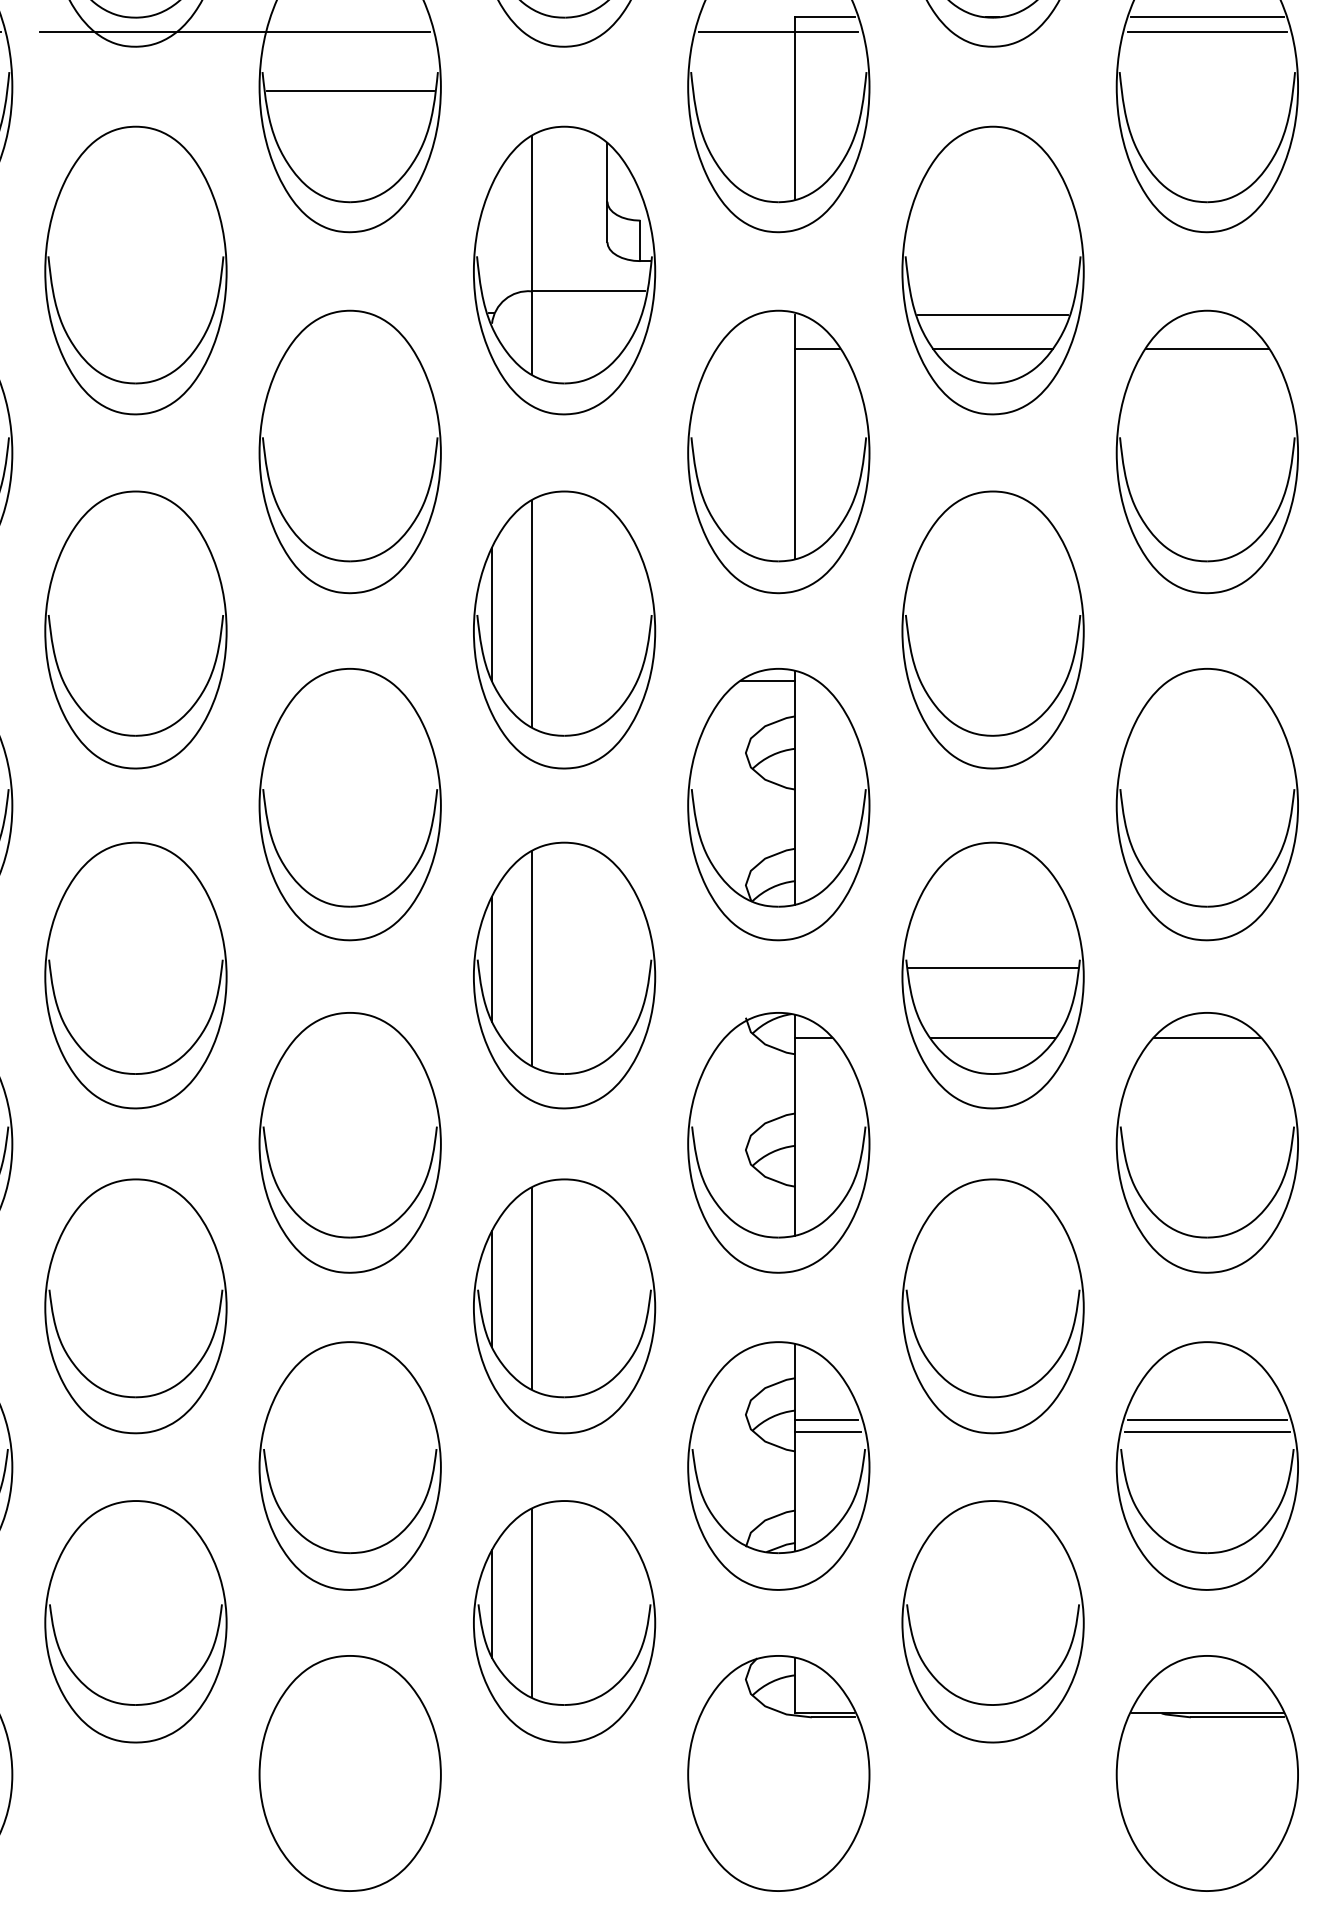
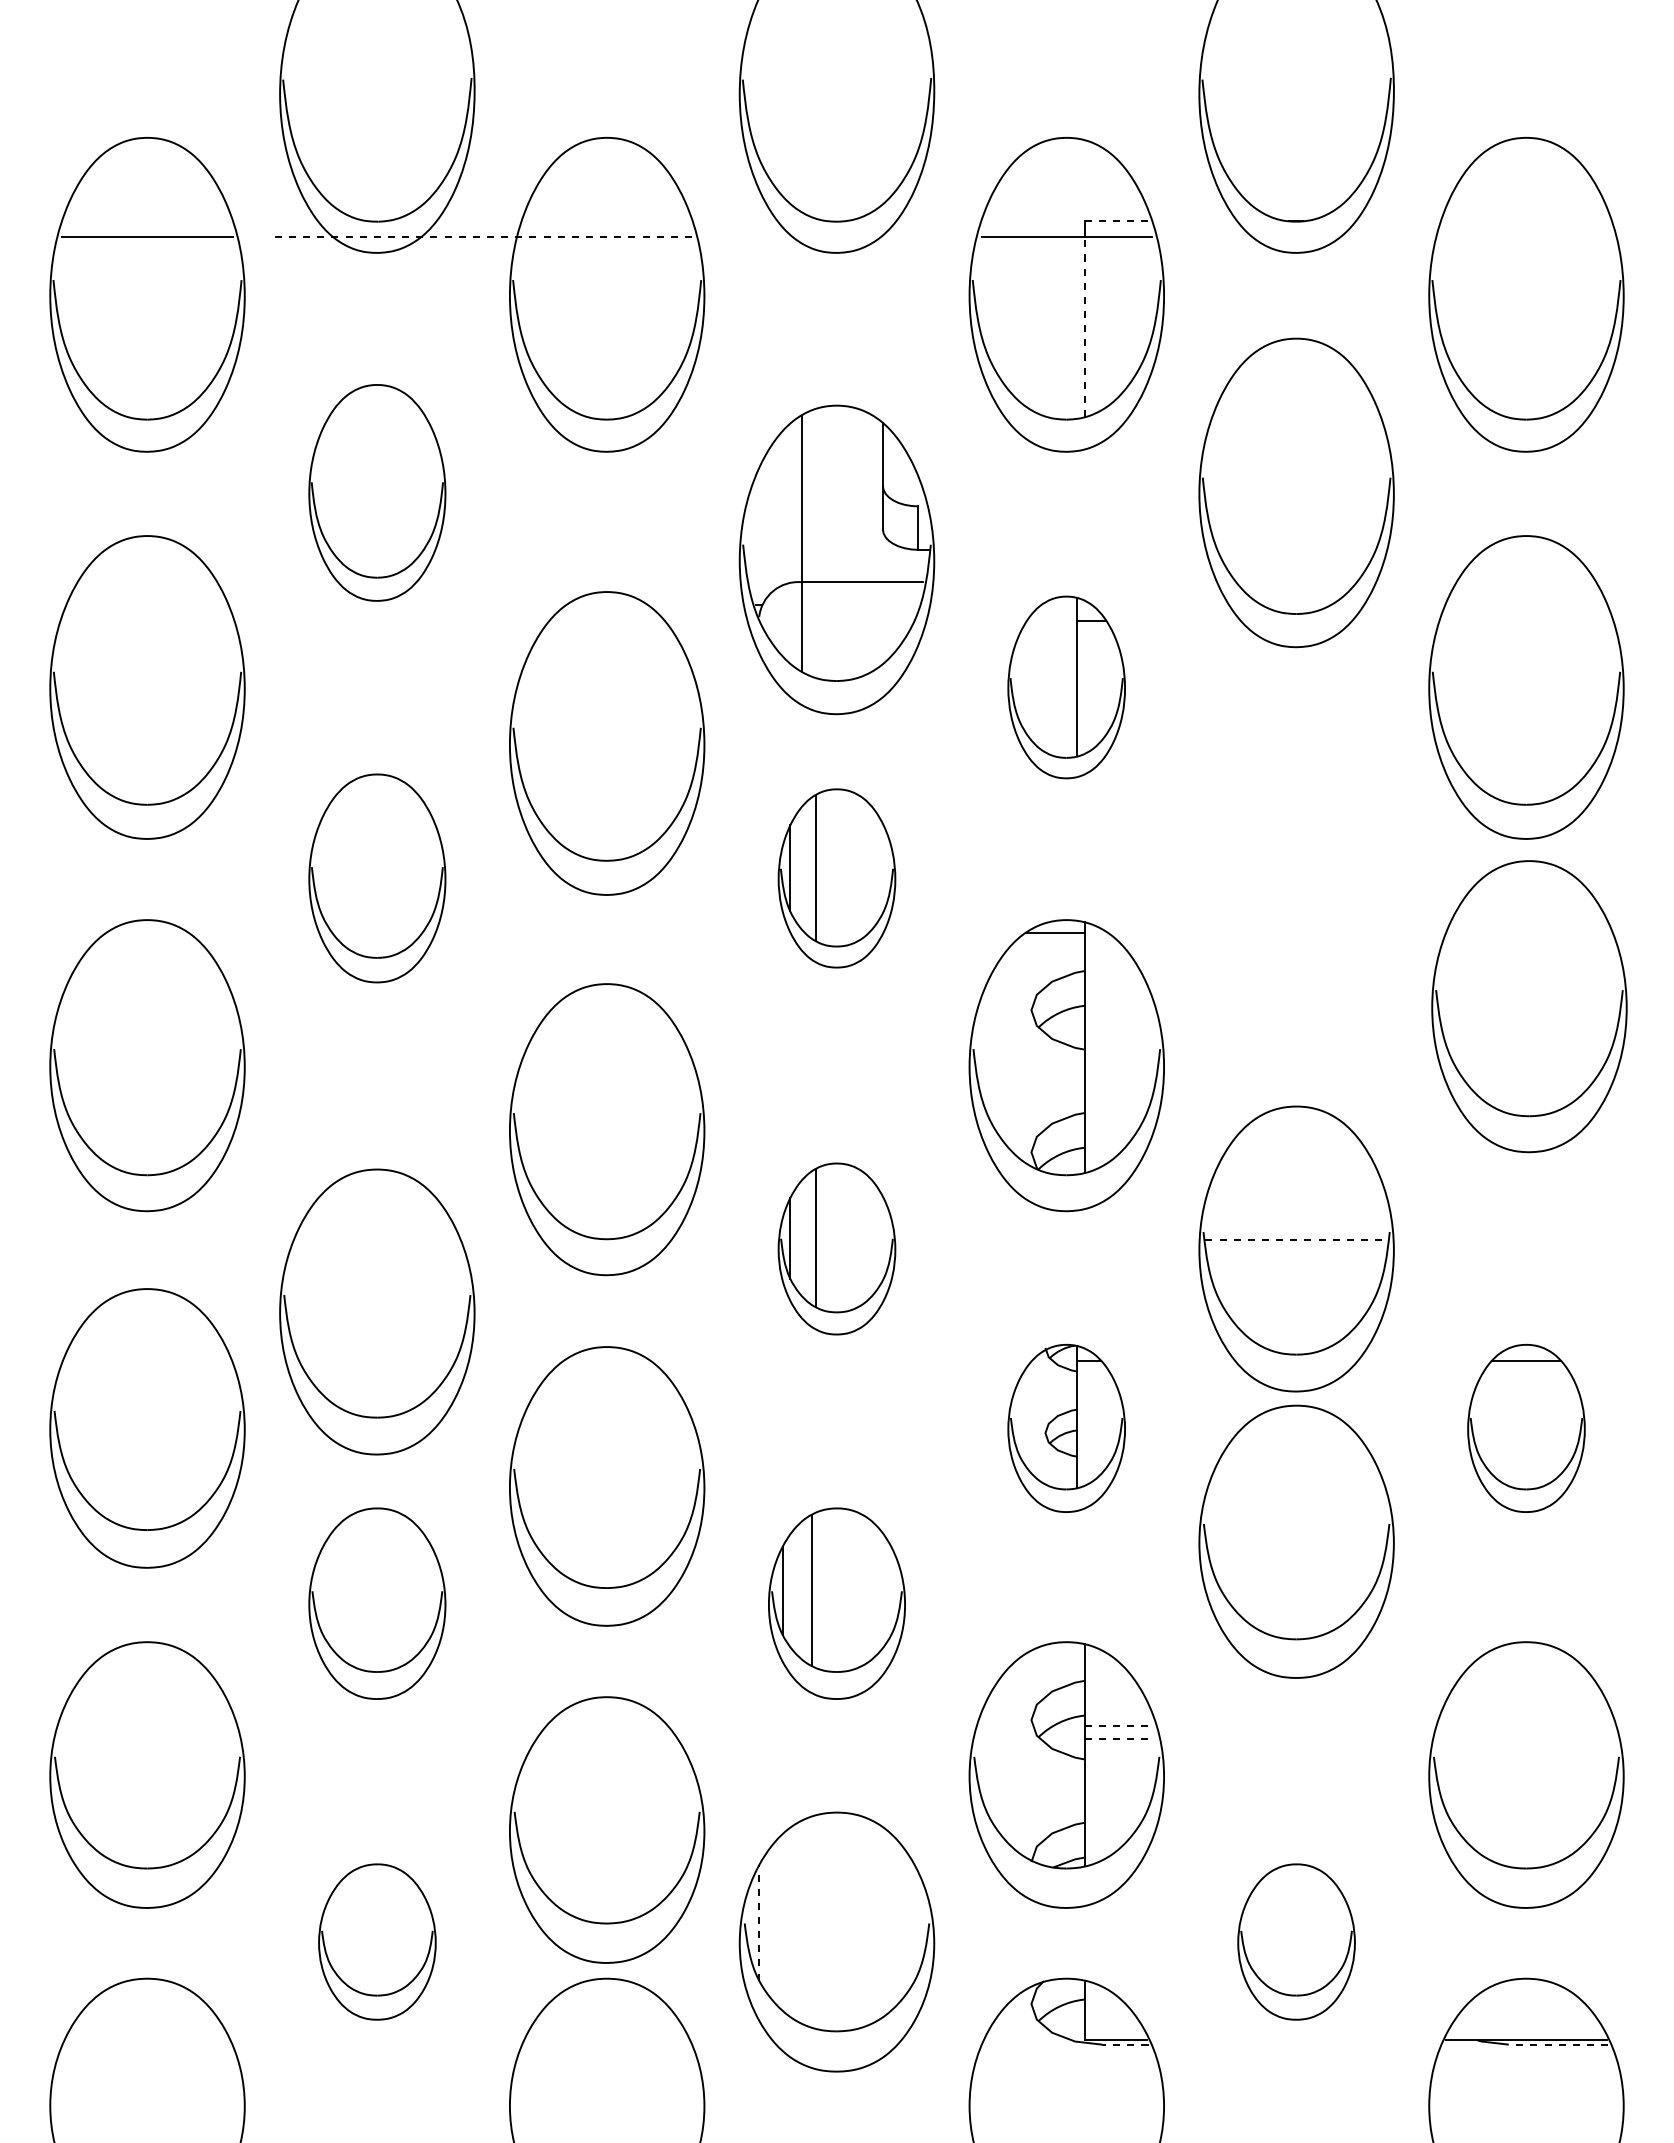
line: (826, 17) -> (1117, 221), solid -> dashed
line: (1207, 17) -> (1526, 221), removed
line: (234, 31) -> (483, 236), solid -> dashed
line: (1207, 32) -> (1526, 237), removed
line: (349, 91) -> (606, 300), removed
line: (795, 116) -> (1084, 327), solid -> dashed
part: (136, 270) -> (377, 492), size x0.7
part: (564, 270) -> (836, 559), moved
line: (992, 314) -> (1296, 540), removed
line: (992, 348) -> (1296, 576), removed
line: (1207, 348) -> (1526, 576), removed
part: (350, 451) -> (607, 743), moved
part: (778, 451) -> (1066, 687), size x0.6
part: (136, 630) -> (377, 878), size x0.7
part: (564, 630) -> (836, 878), size x0.6
part: (992, 630) -> (1296, 878), removed
part: (350, 804) -> (607, 1129), moved
part: (1207, 804) -> (1529, 1006), moved
line: (993, 967) -> (1297, 1240), solid -> dashed
part: (136, 975) -> (377, 1311), moved
part: (564, 975) -> (836, 1248), size x0.6
line: (992, 1038) -> (1296, 1316), removed
part: (350, 1142) -> (607, 1486), moved
part: (778, 1142) -> (1066, 1428), size x0.6
part: (1207, 1142) -> (1526, 1428), size x0.6
part: (136, 1306) -> (377, 1603), size x0.7
part: (564, 1306) -> (836, 1603), size x0.7
part: (992, 1306) -> (1296, 1541), moved
line: (827, 1419) -> (1118, 1725), solid -> dashed
line: (1207, 1419) -> (1526, 1725), removed
line: (828, 1431) -> (1120, 1738), solid -> dashed
line: (1207, 1431) -> (1526, 1738), removed
part: (350, 1465) -> (607, 1829), moved
line: (531, 1602) -> (801, 1921), removed
line: (492, 1603) -> (759, 1922), solid -> dashed
part: (136, 1621) -> (377, 1941), size x0.6
part: (992, 1621) -> (1296, 1941), size x0.6
line: (832, 1717) -> (1124, 2044), solid -> dashed
line: (1237, 1717) -> (1558, 2044), solid -> dashed

